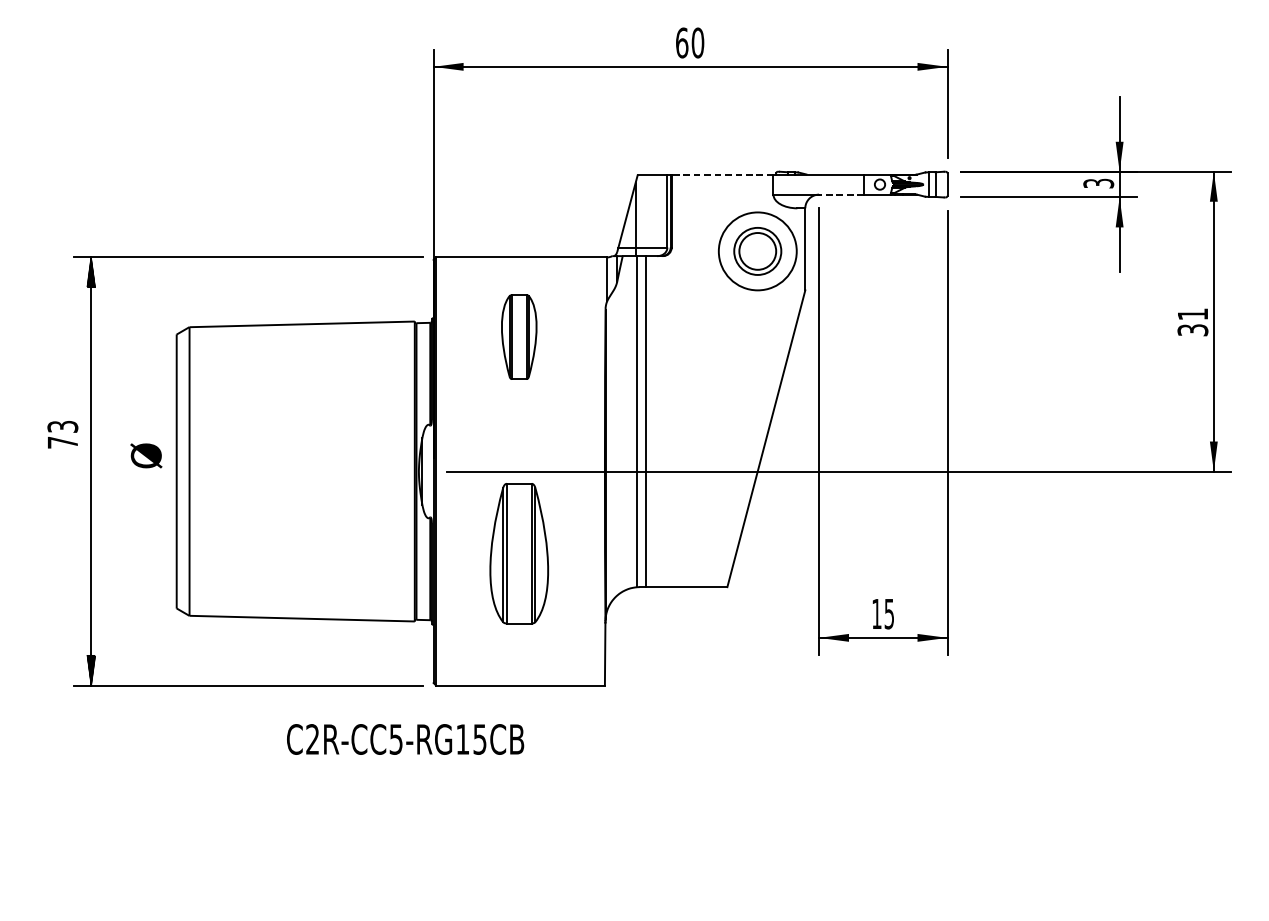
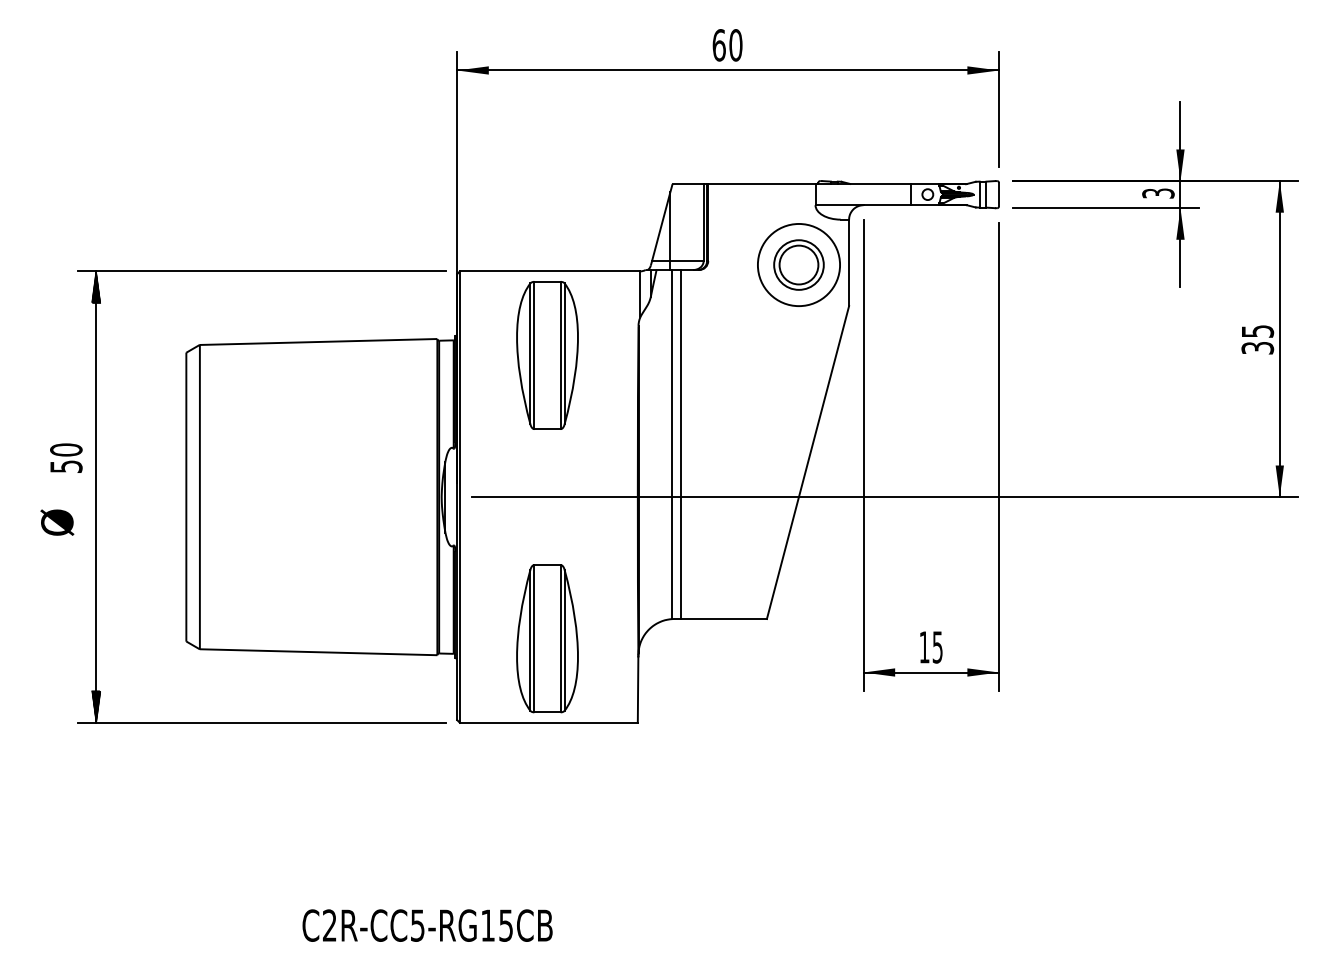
line: (722, 175) -> (761, 184), dashed -> solid
line: (841, 194) -> (887, 205), dashed -> solid
text: (1193, 314) -> (1258, 331), 31 -> 35
part: (519, 337) -> (547, 355), size x1.67
text: (63, 433) -> (66, 457), 73 -> 50
text: (146, 455) -> (57, 522), moved
part: (519, 553) -> (547, 638), moved
text: (405, 739) -> (427, 925), moved

